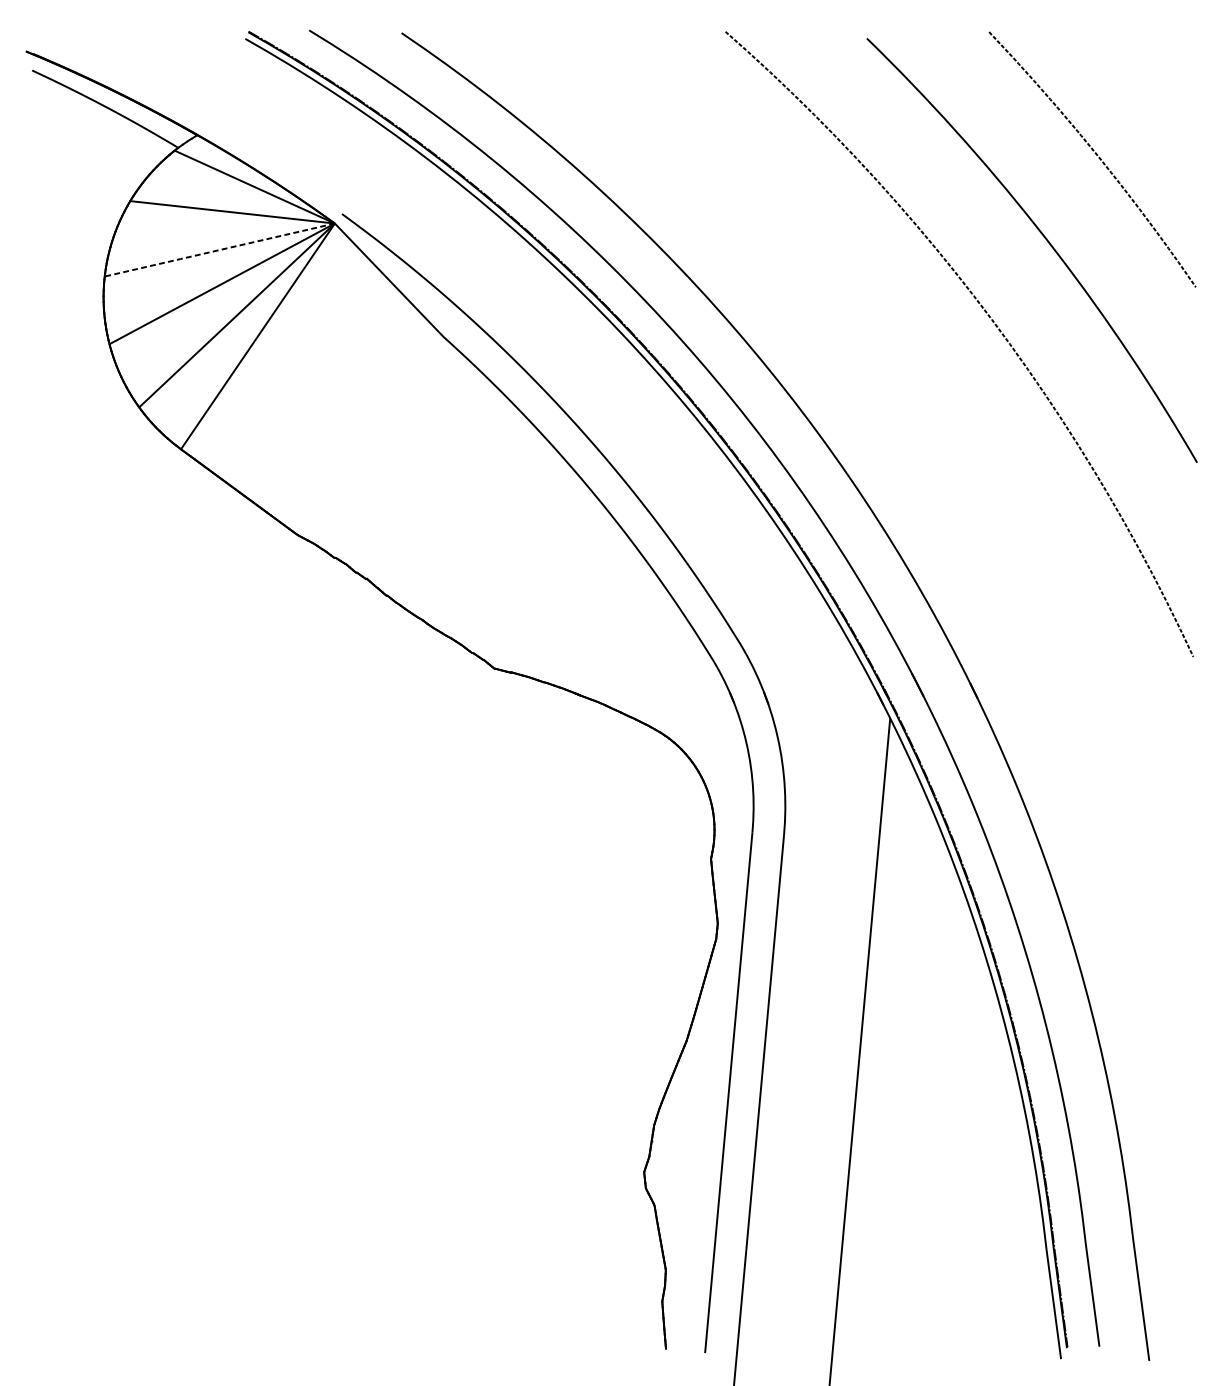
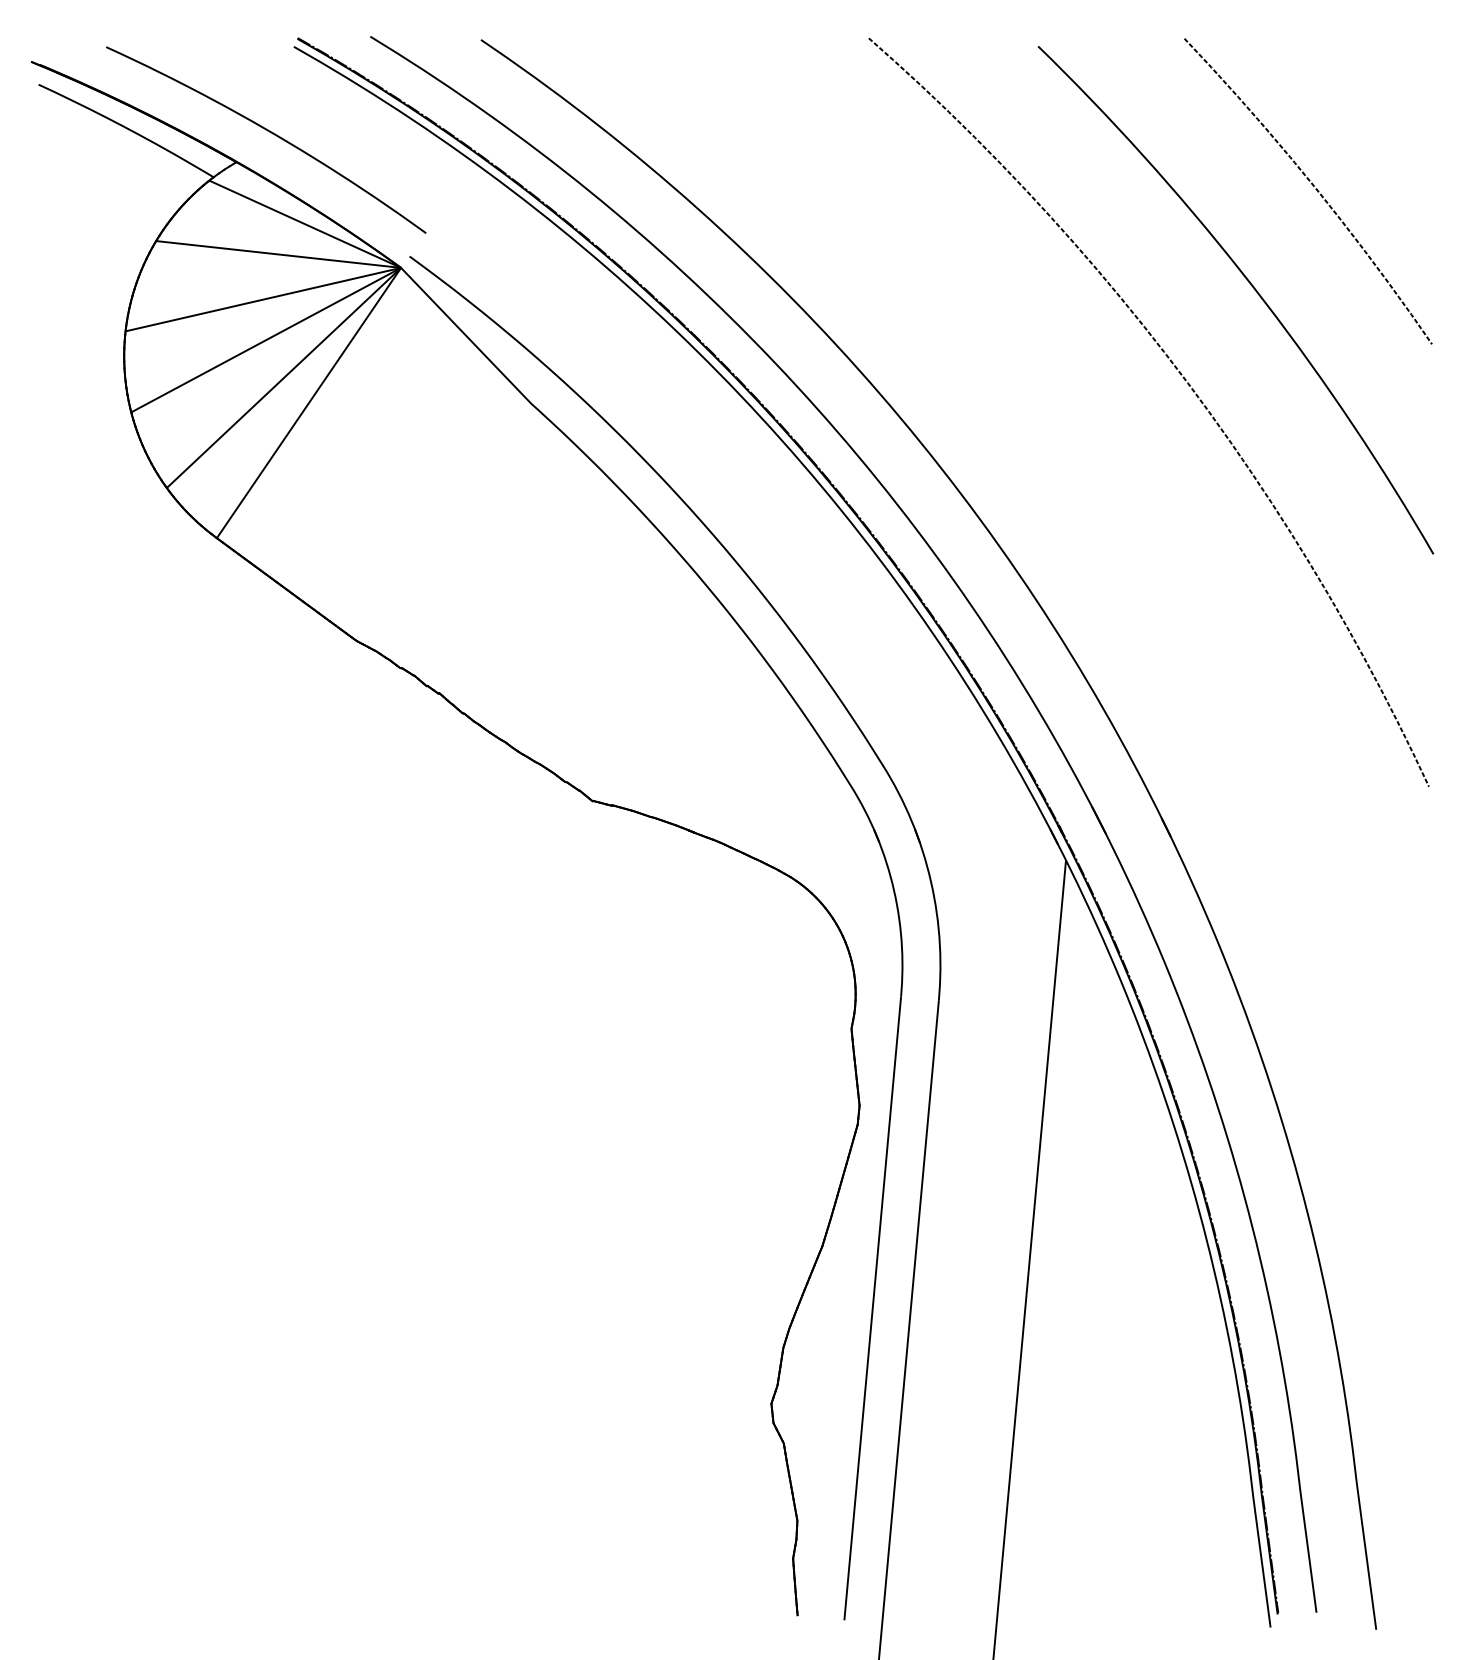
curve: (224, 110) -> (269, 132), added
line: (219, 249) -> (262, 299), dashed -> solid

